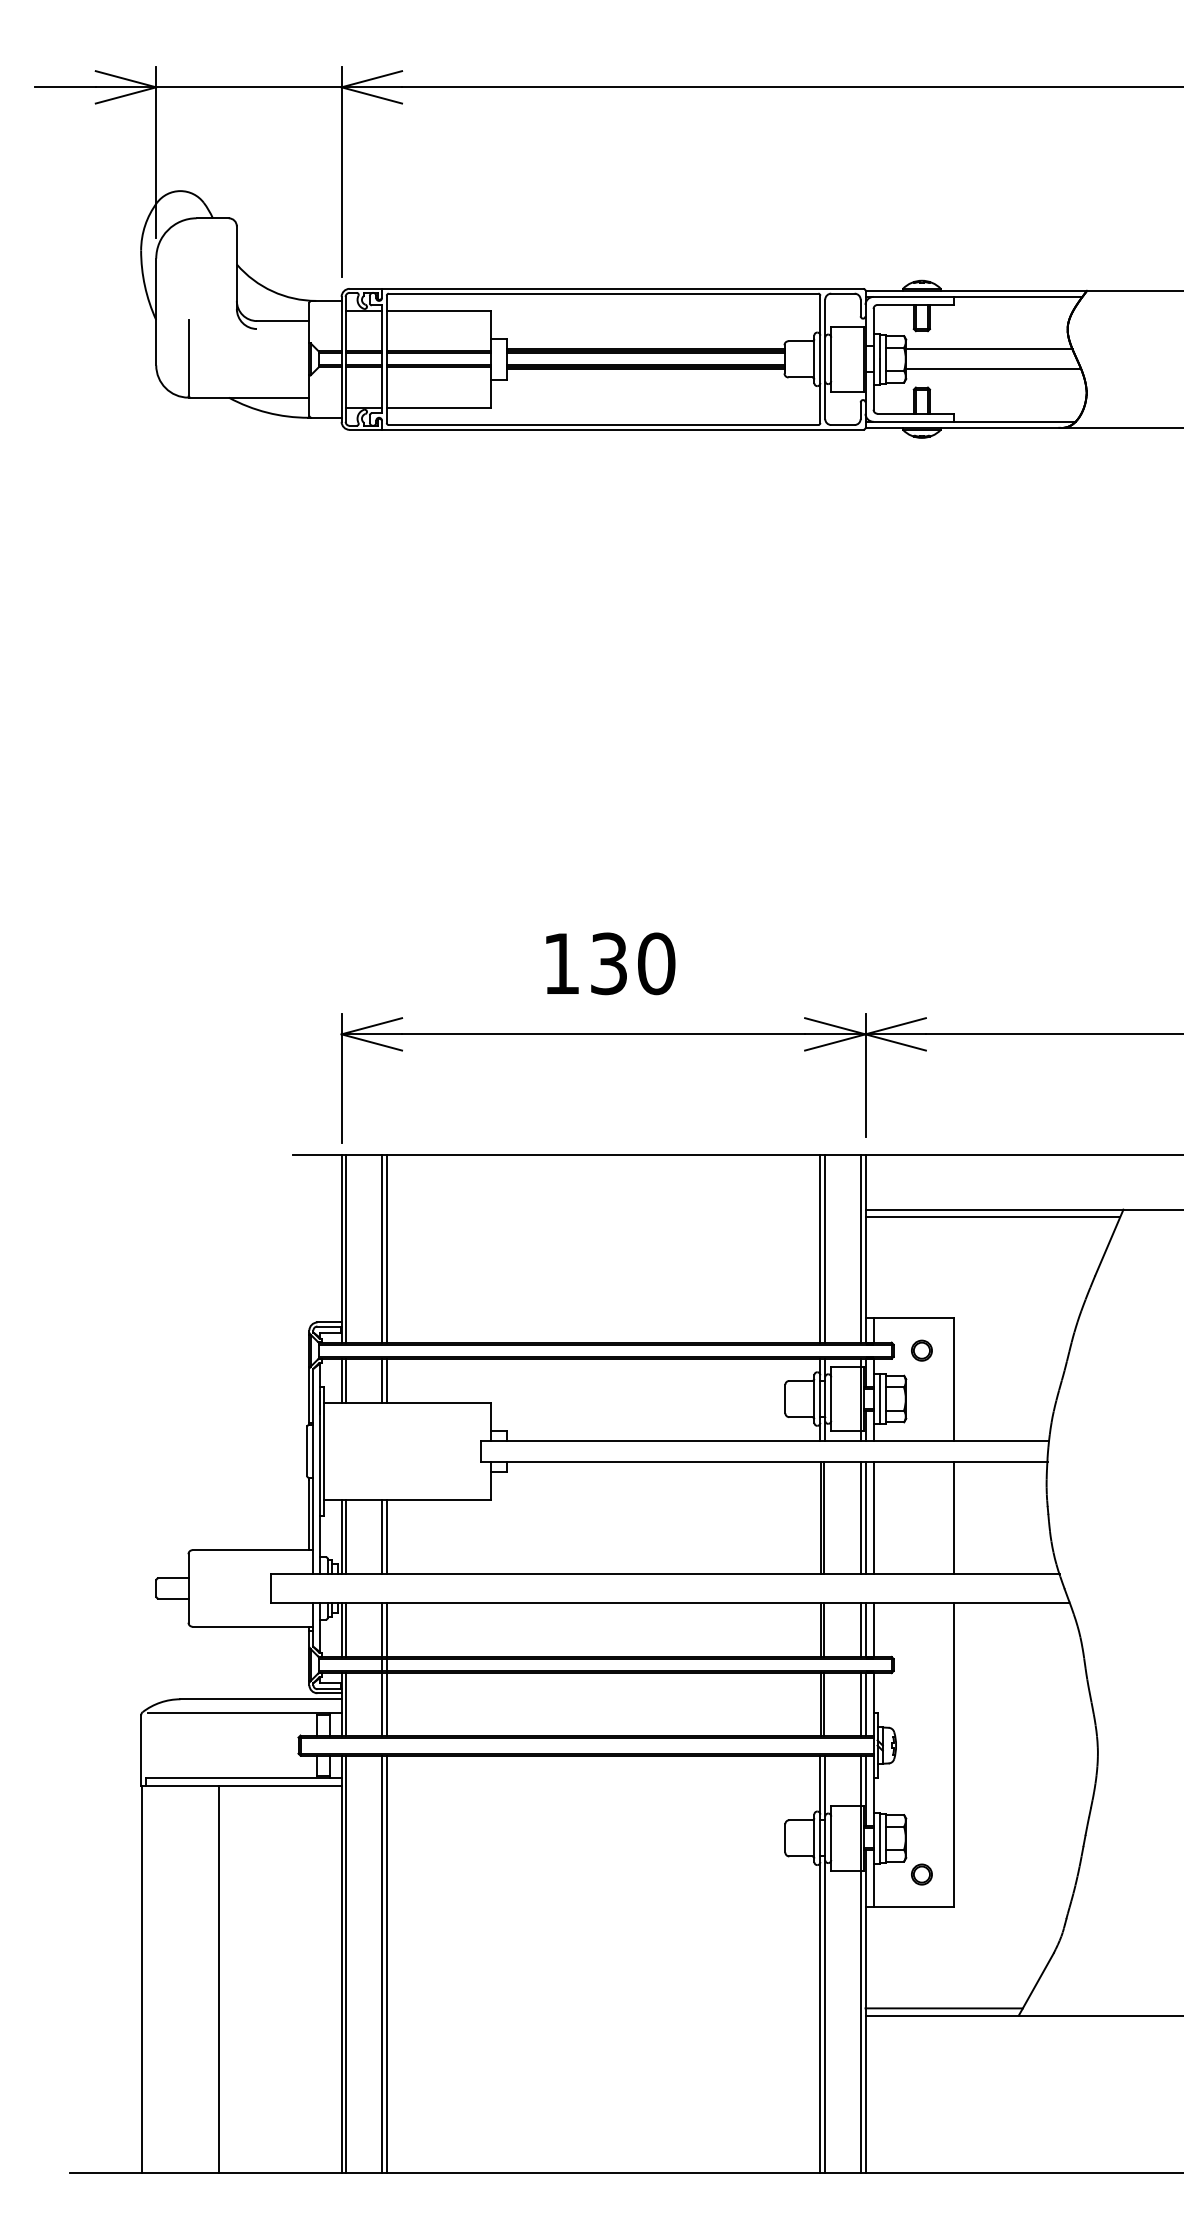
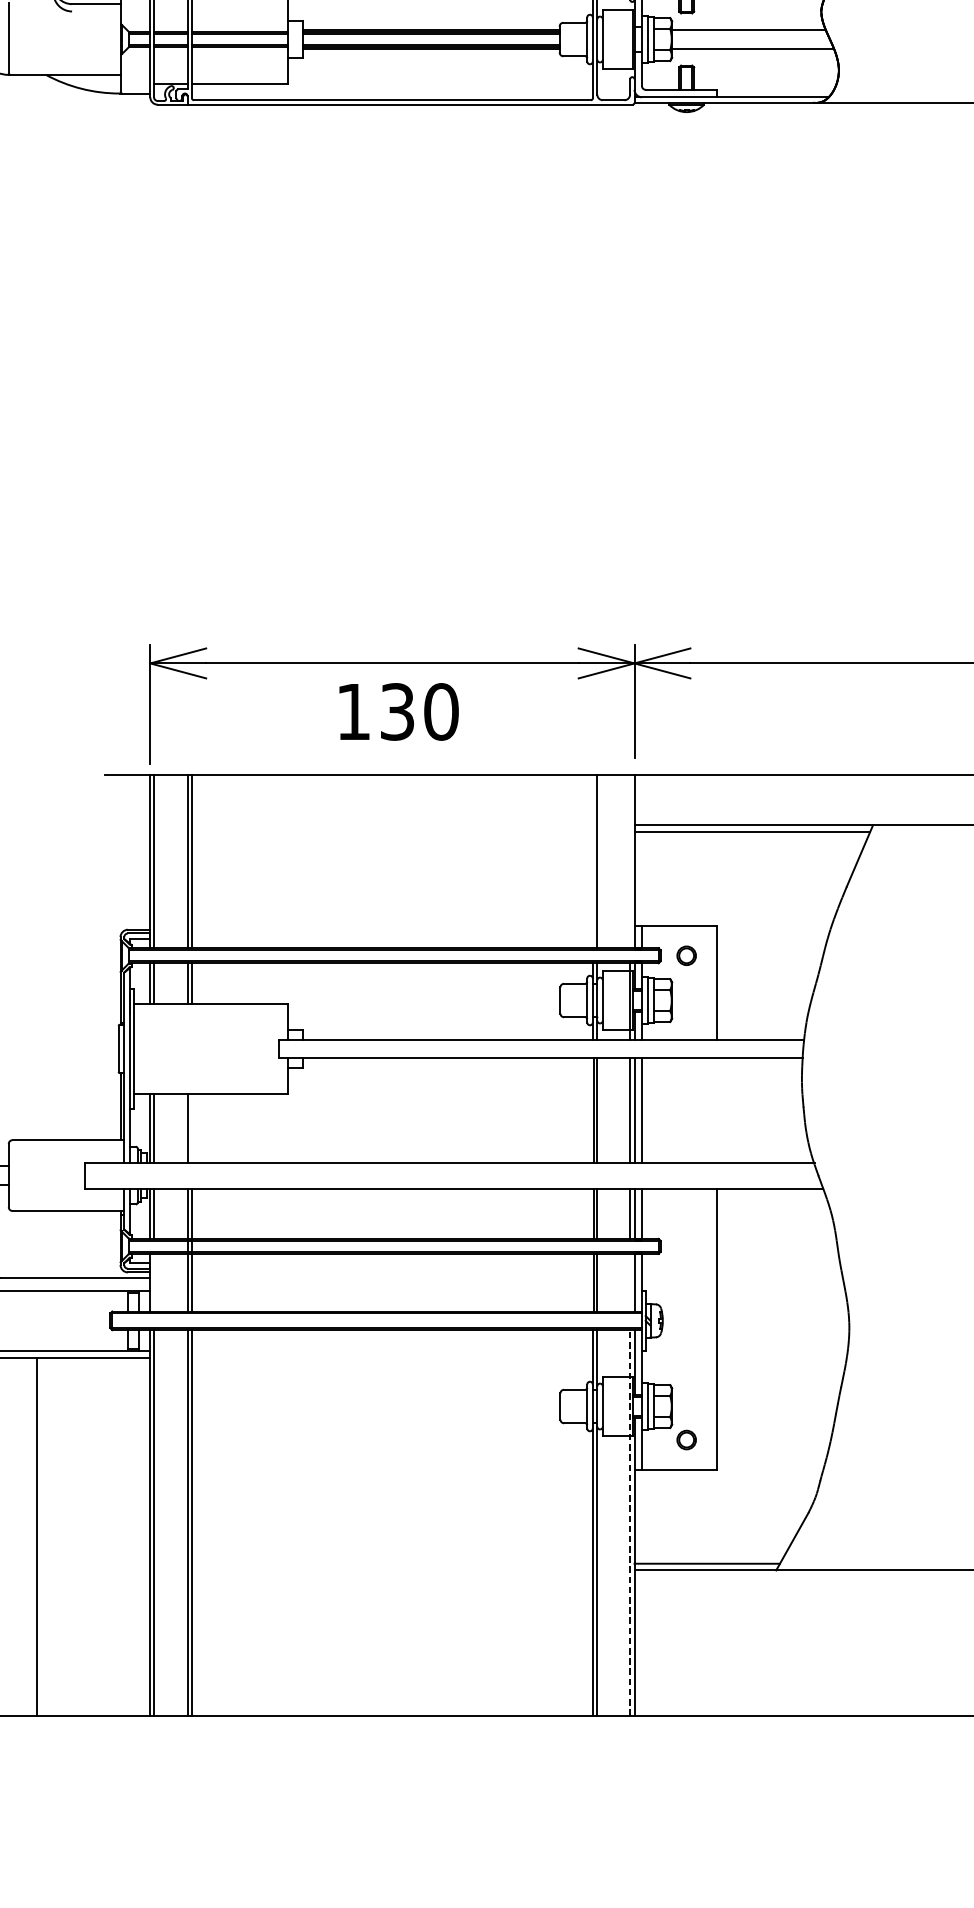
text: (610, 963) -> (398, 711), moved
line: (820, 1248) -> (592, 861), removed
line: (860, 1248) -> (629, 861), removed
line: (954, 1517) -> (716, 1110), removed
line: (386, 1536) -> (191, 1127), removed
line: (345, 1704) -> (153, 1282), removed
line: (860, 1704) -> (629, 1282), removed
line: (860, 1964) -> (629, 1523), solid -> dashed

